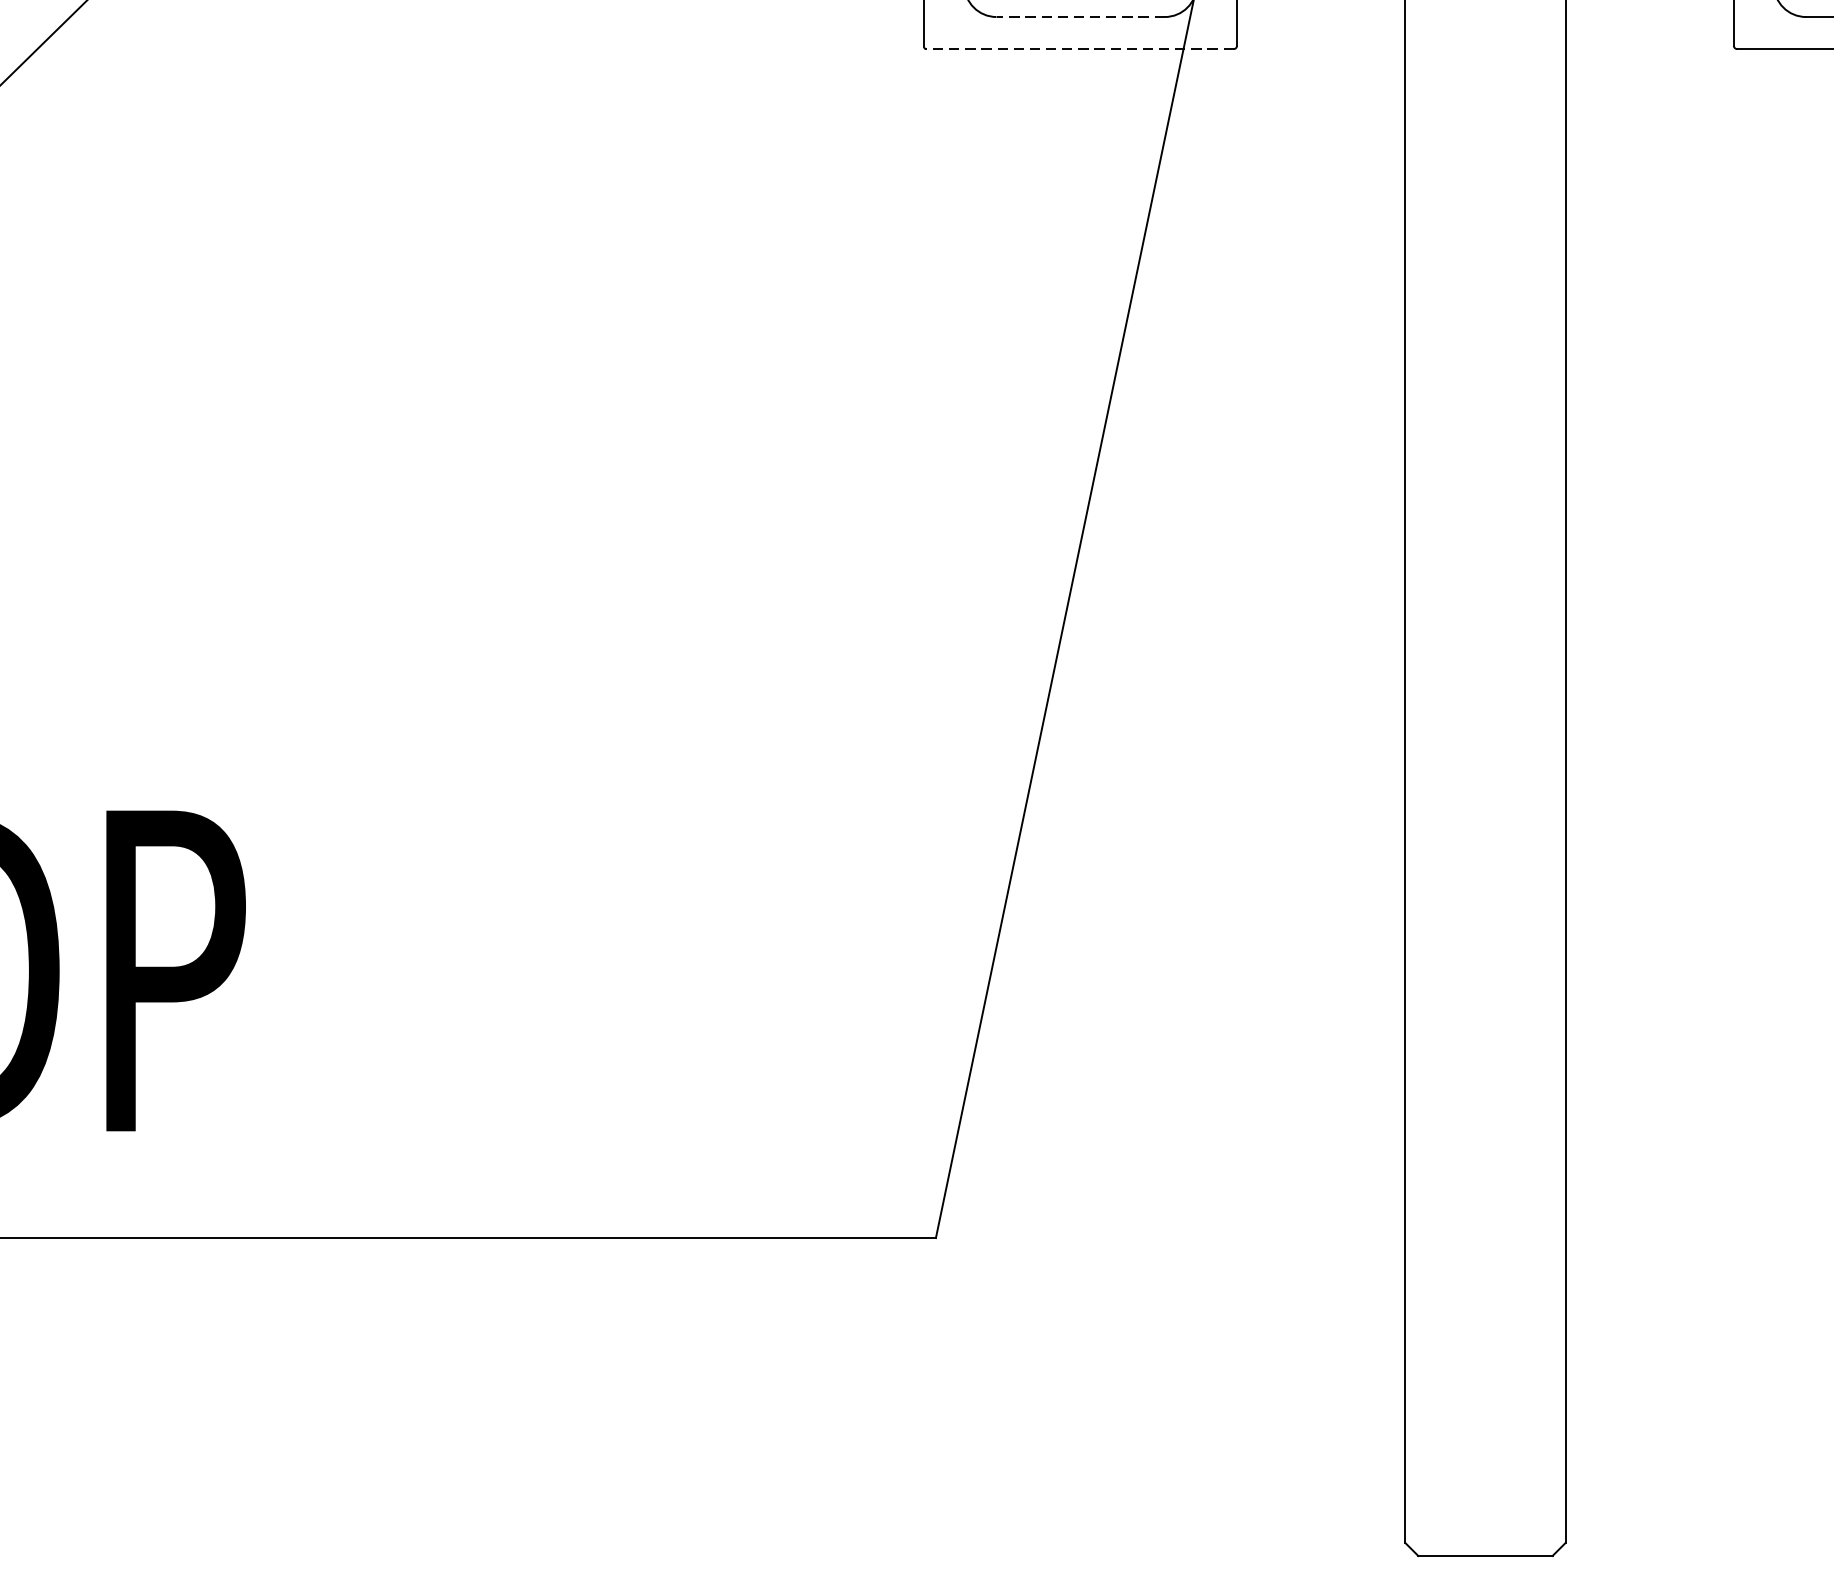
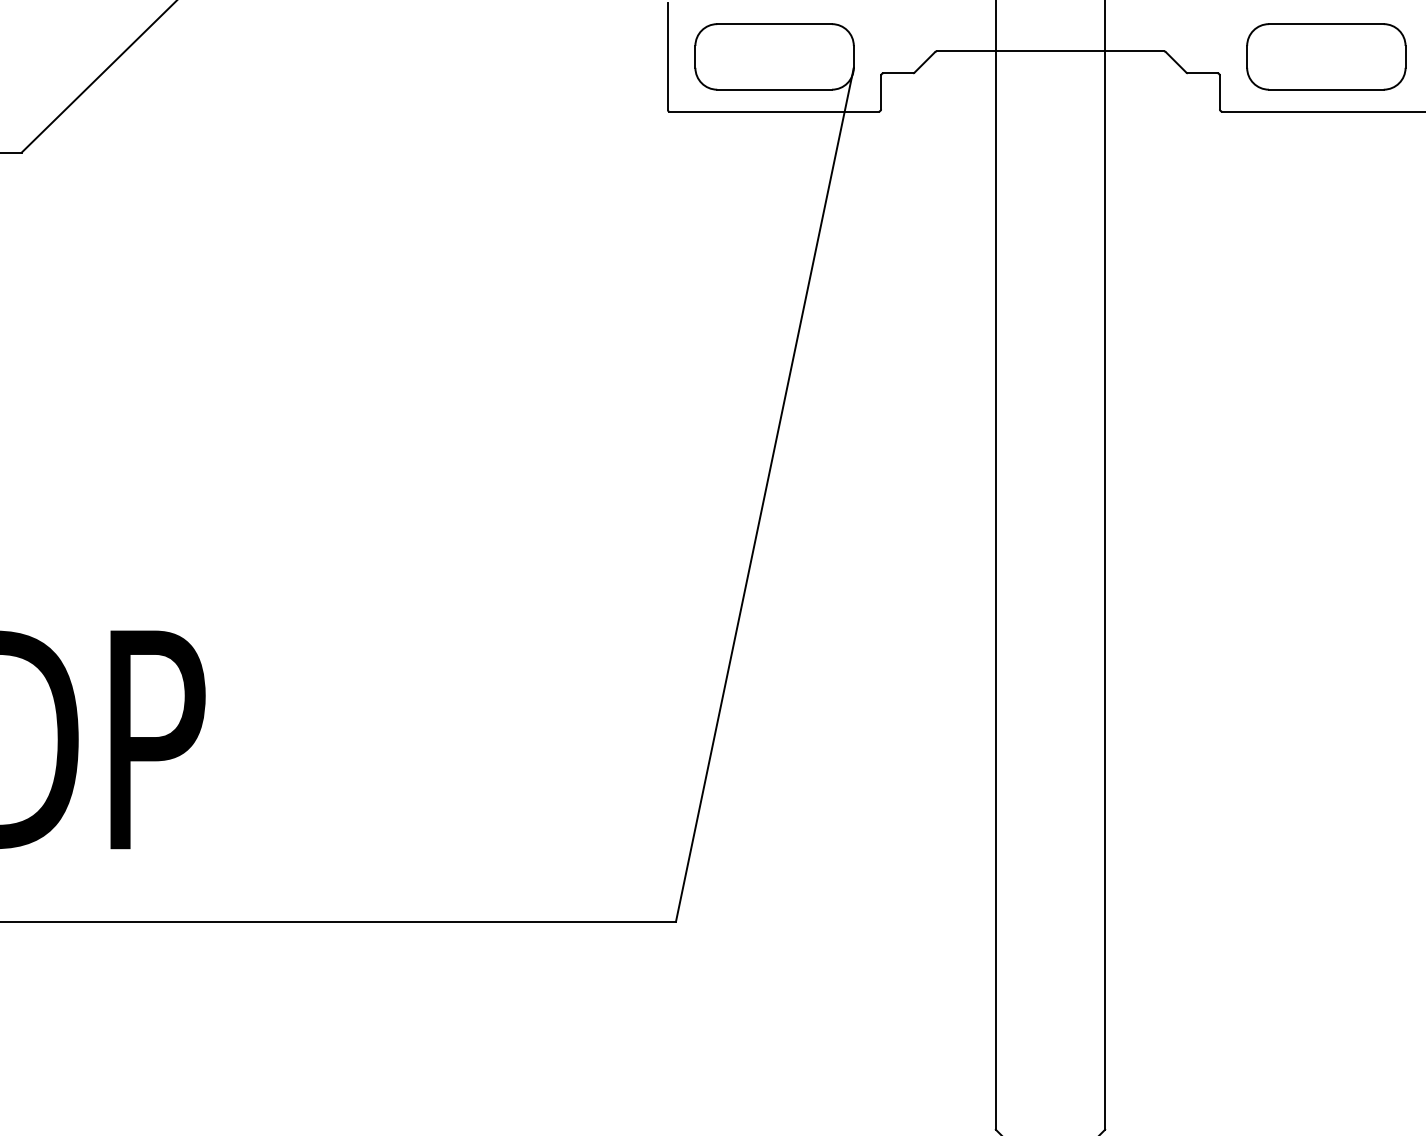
line: (1080, 16) -> (774, 89), dashed -> solid
line: (1080, 49) -> (774, 111), dashed -> solid

